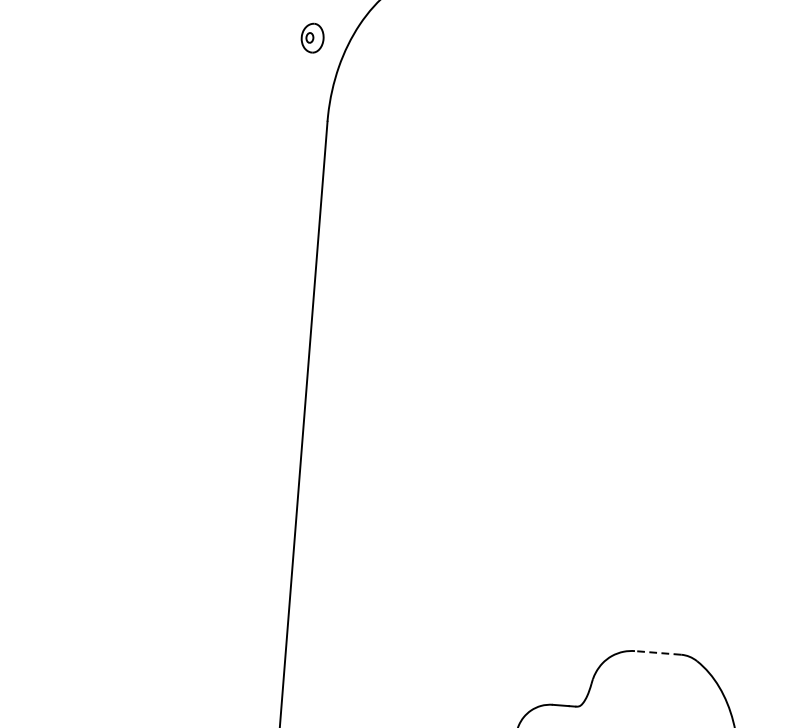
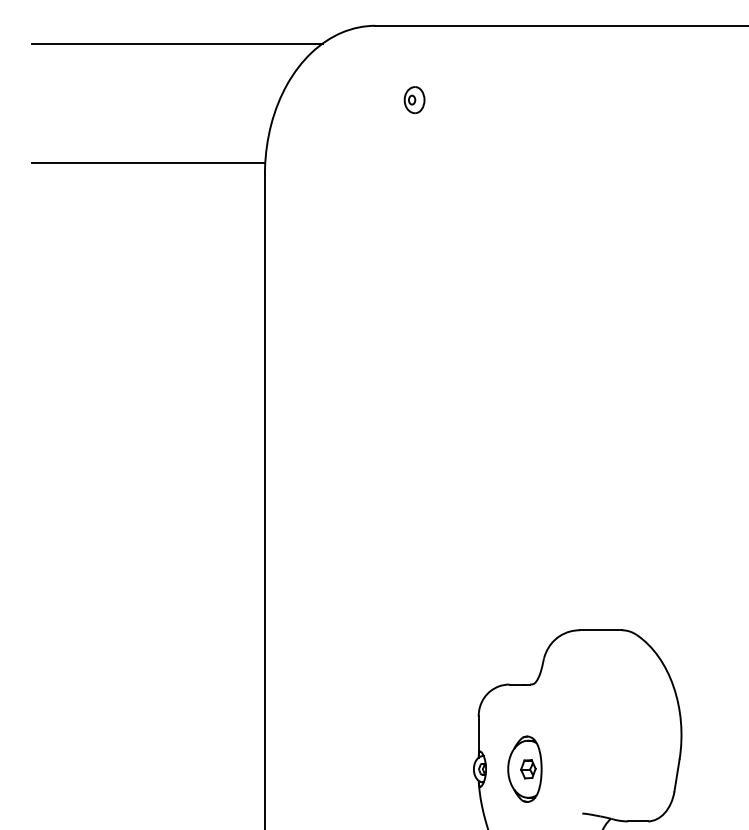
part: (312, 38) -> (414, 100), moved
line: (200, 98) -> (148, 162), added
line: (657, 653) -> (600, 630), dashed -> solid

